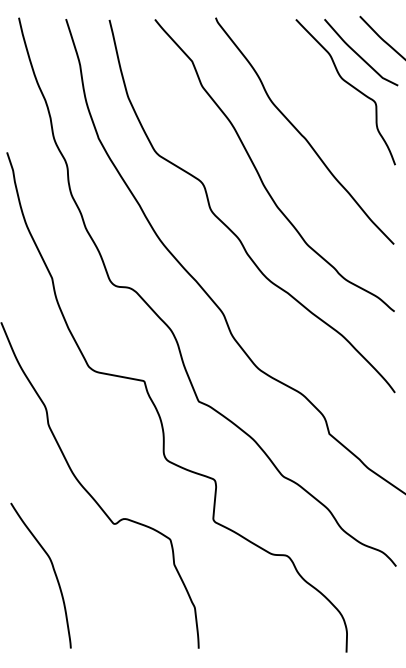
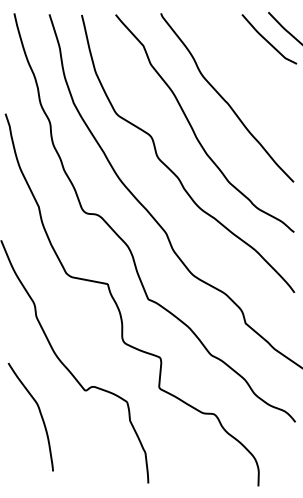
curve: (350, 86) -> (261, 64), removed
curve: (53, 571) -> (40, 414), moved

